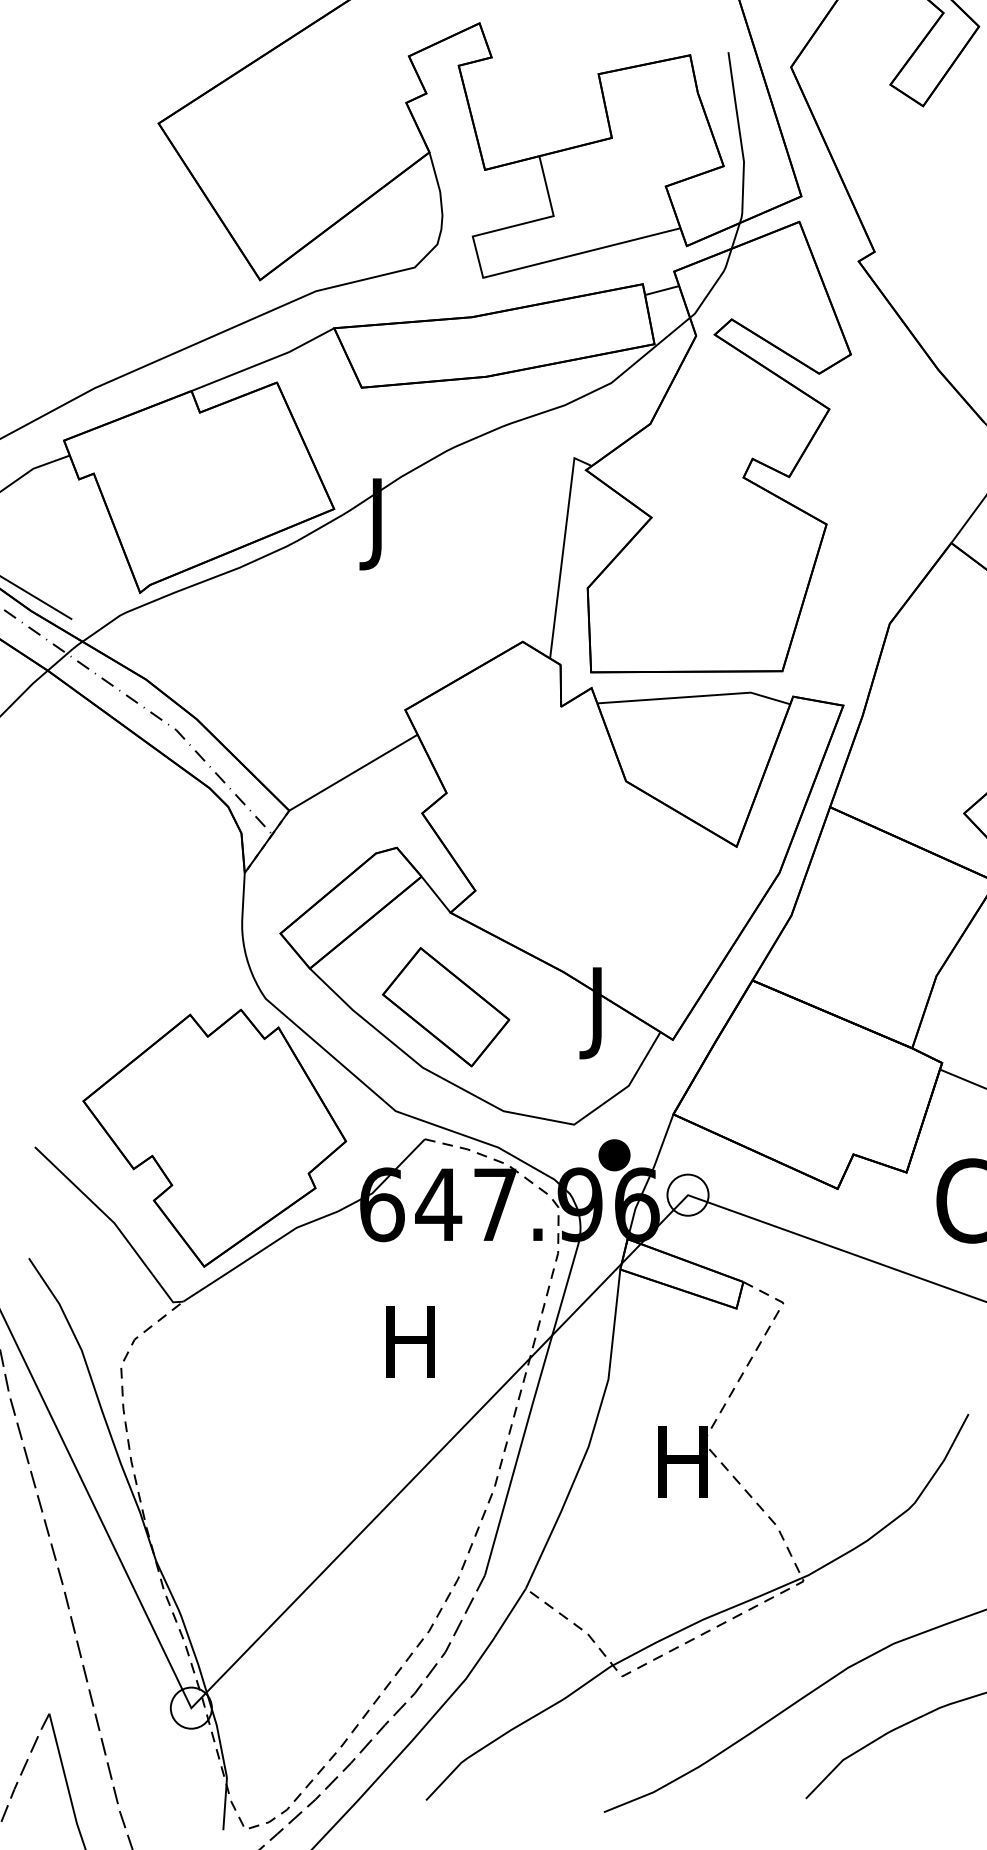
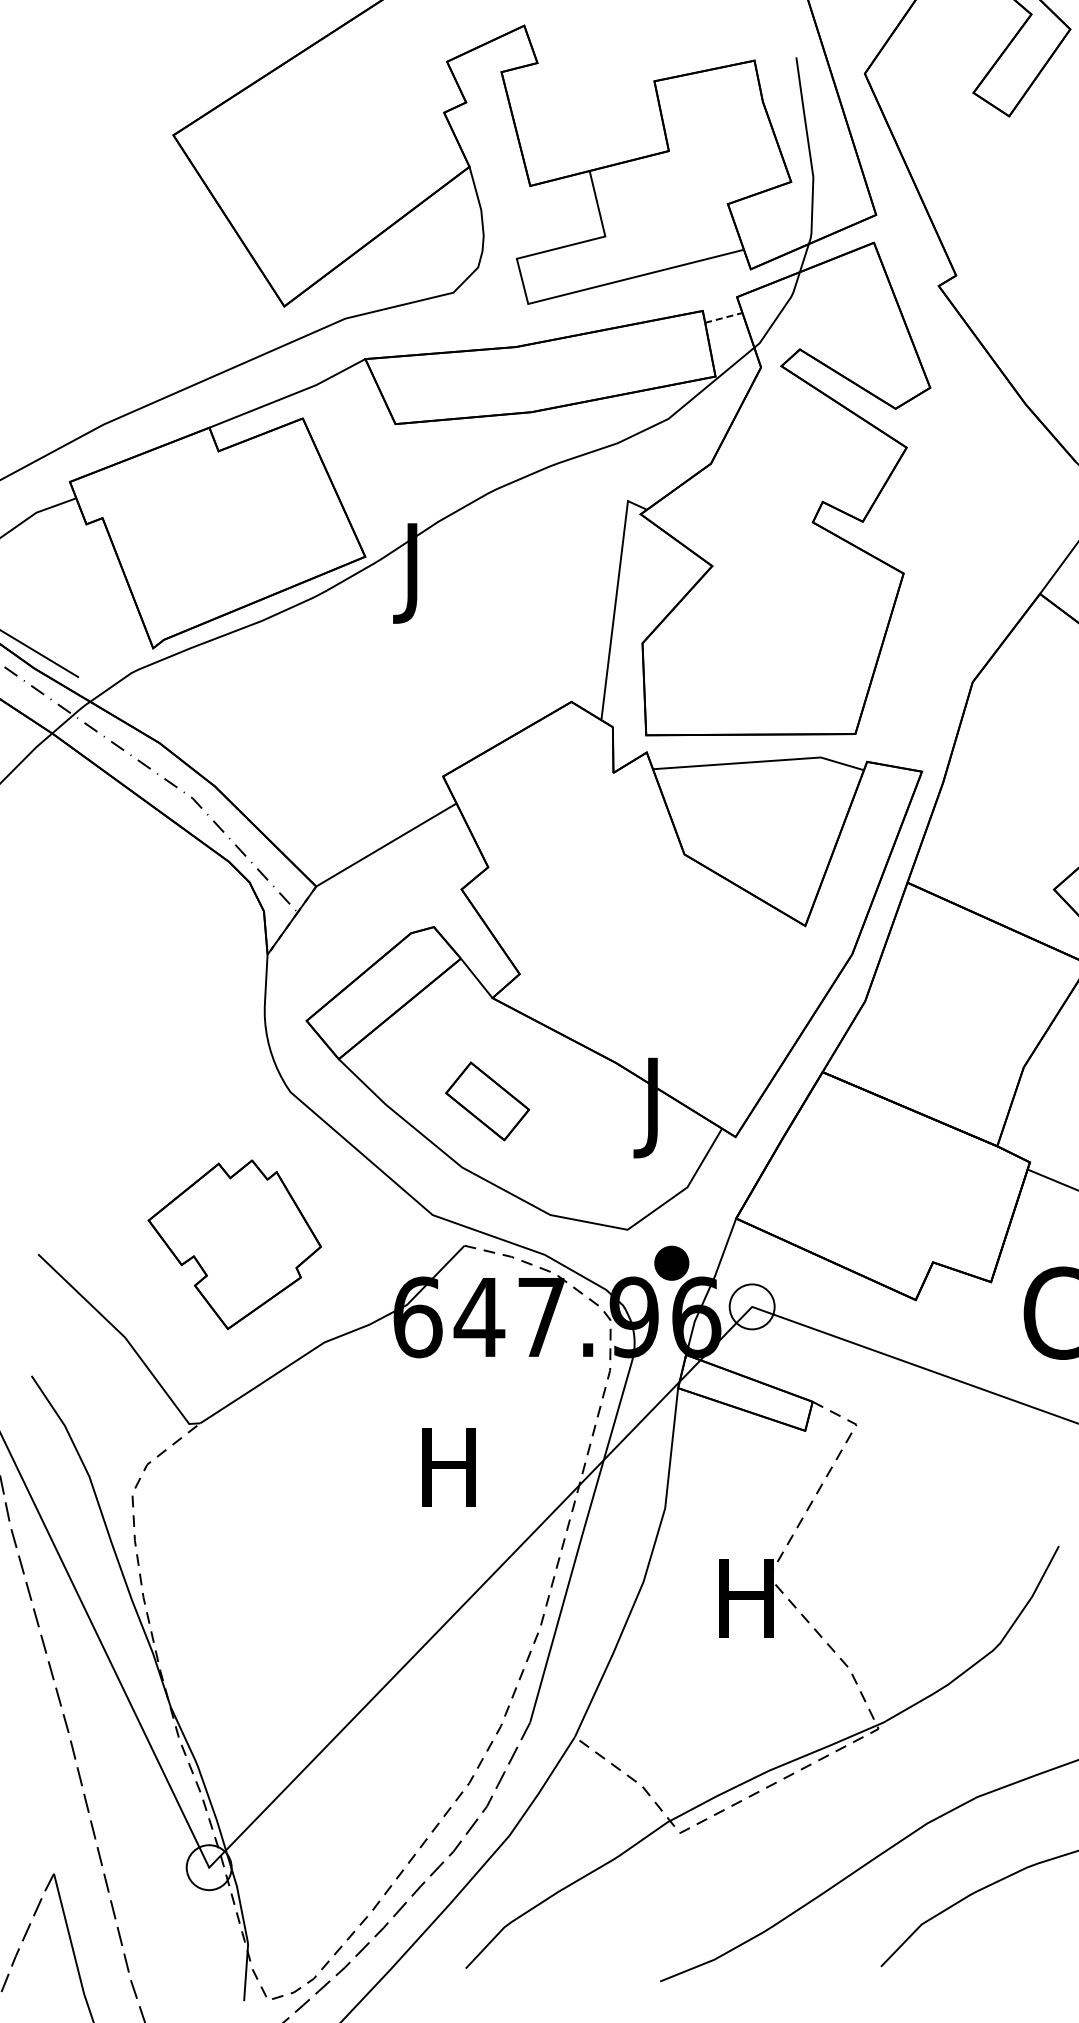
line: (662, 290) -> (724, 317), solid -> dashed
part: (445, 1007) -> (487, 1101), size x0.6
part: (214, 1138) -> (234, 1244), size x0.6

